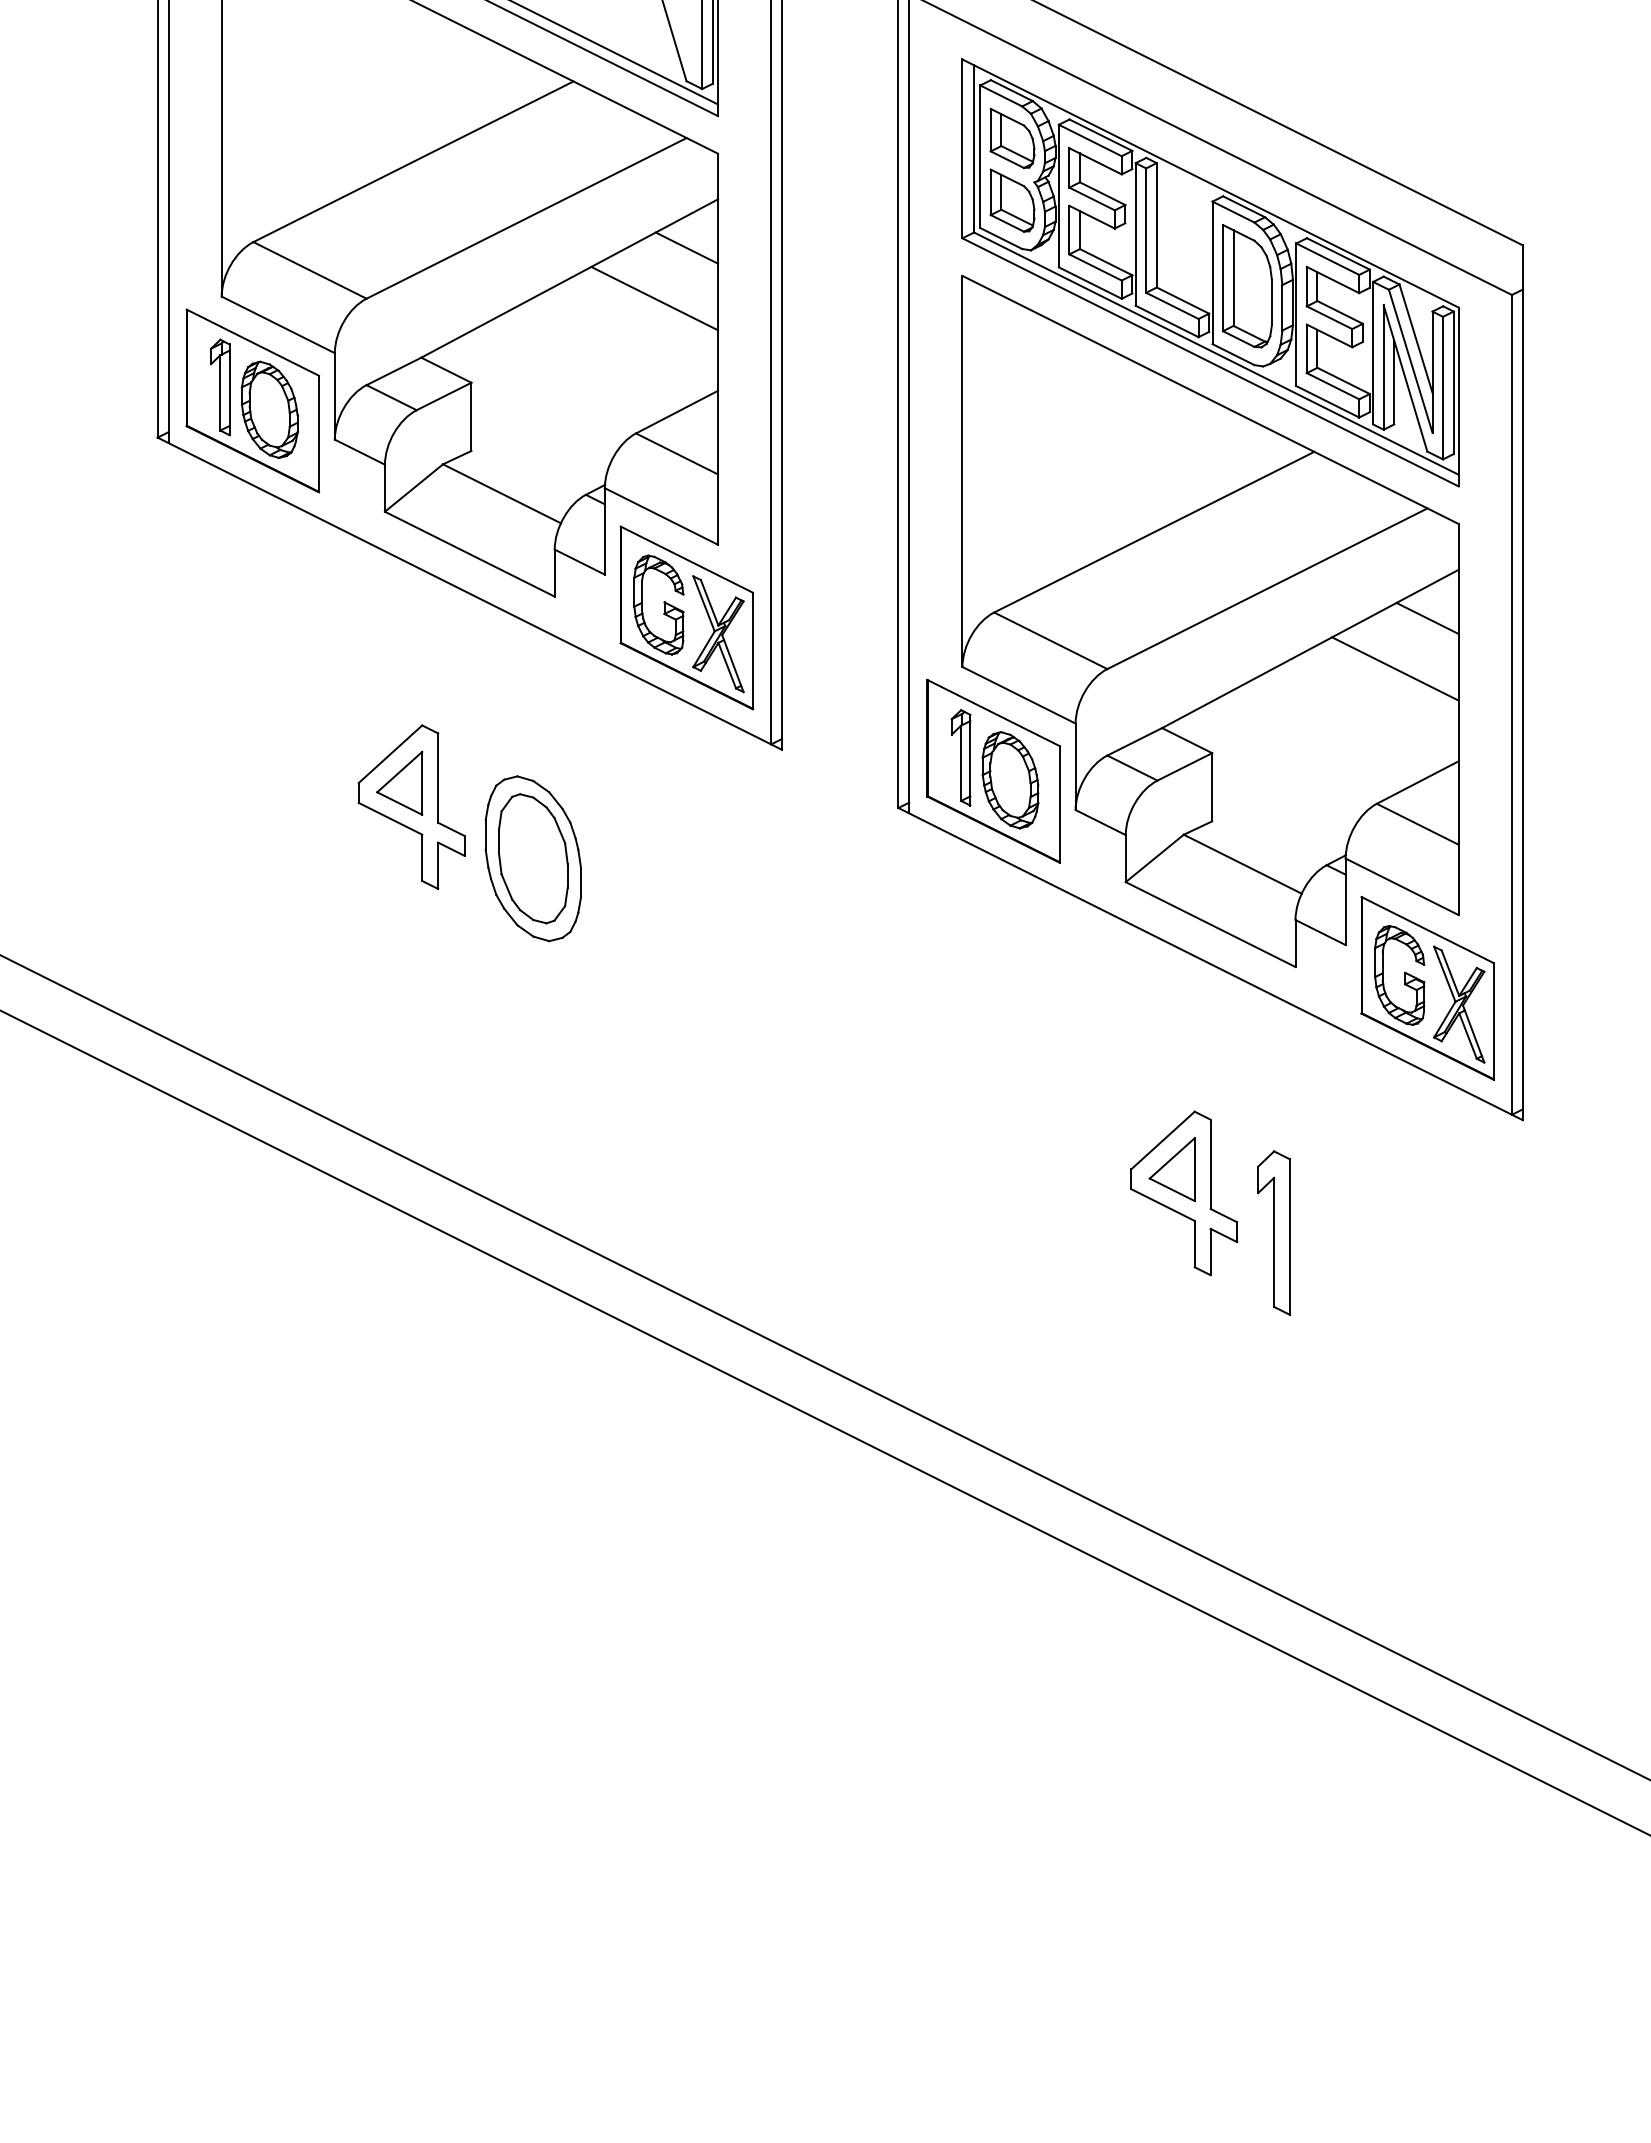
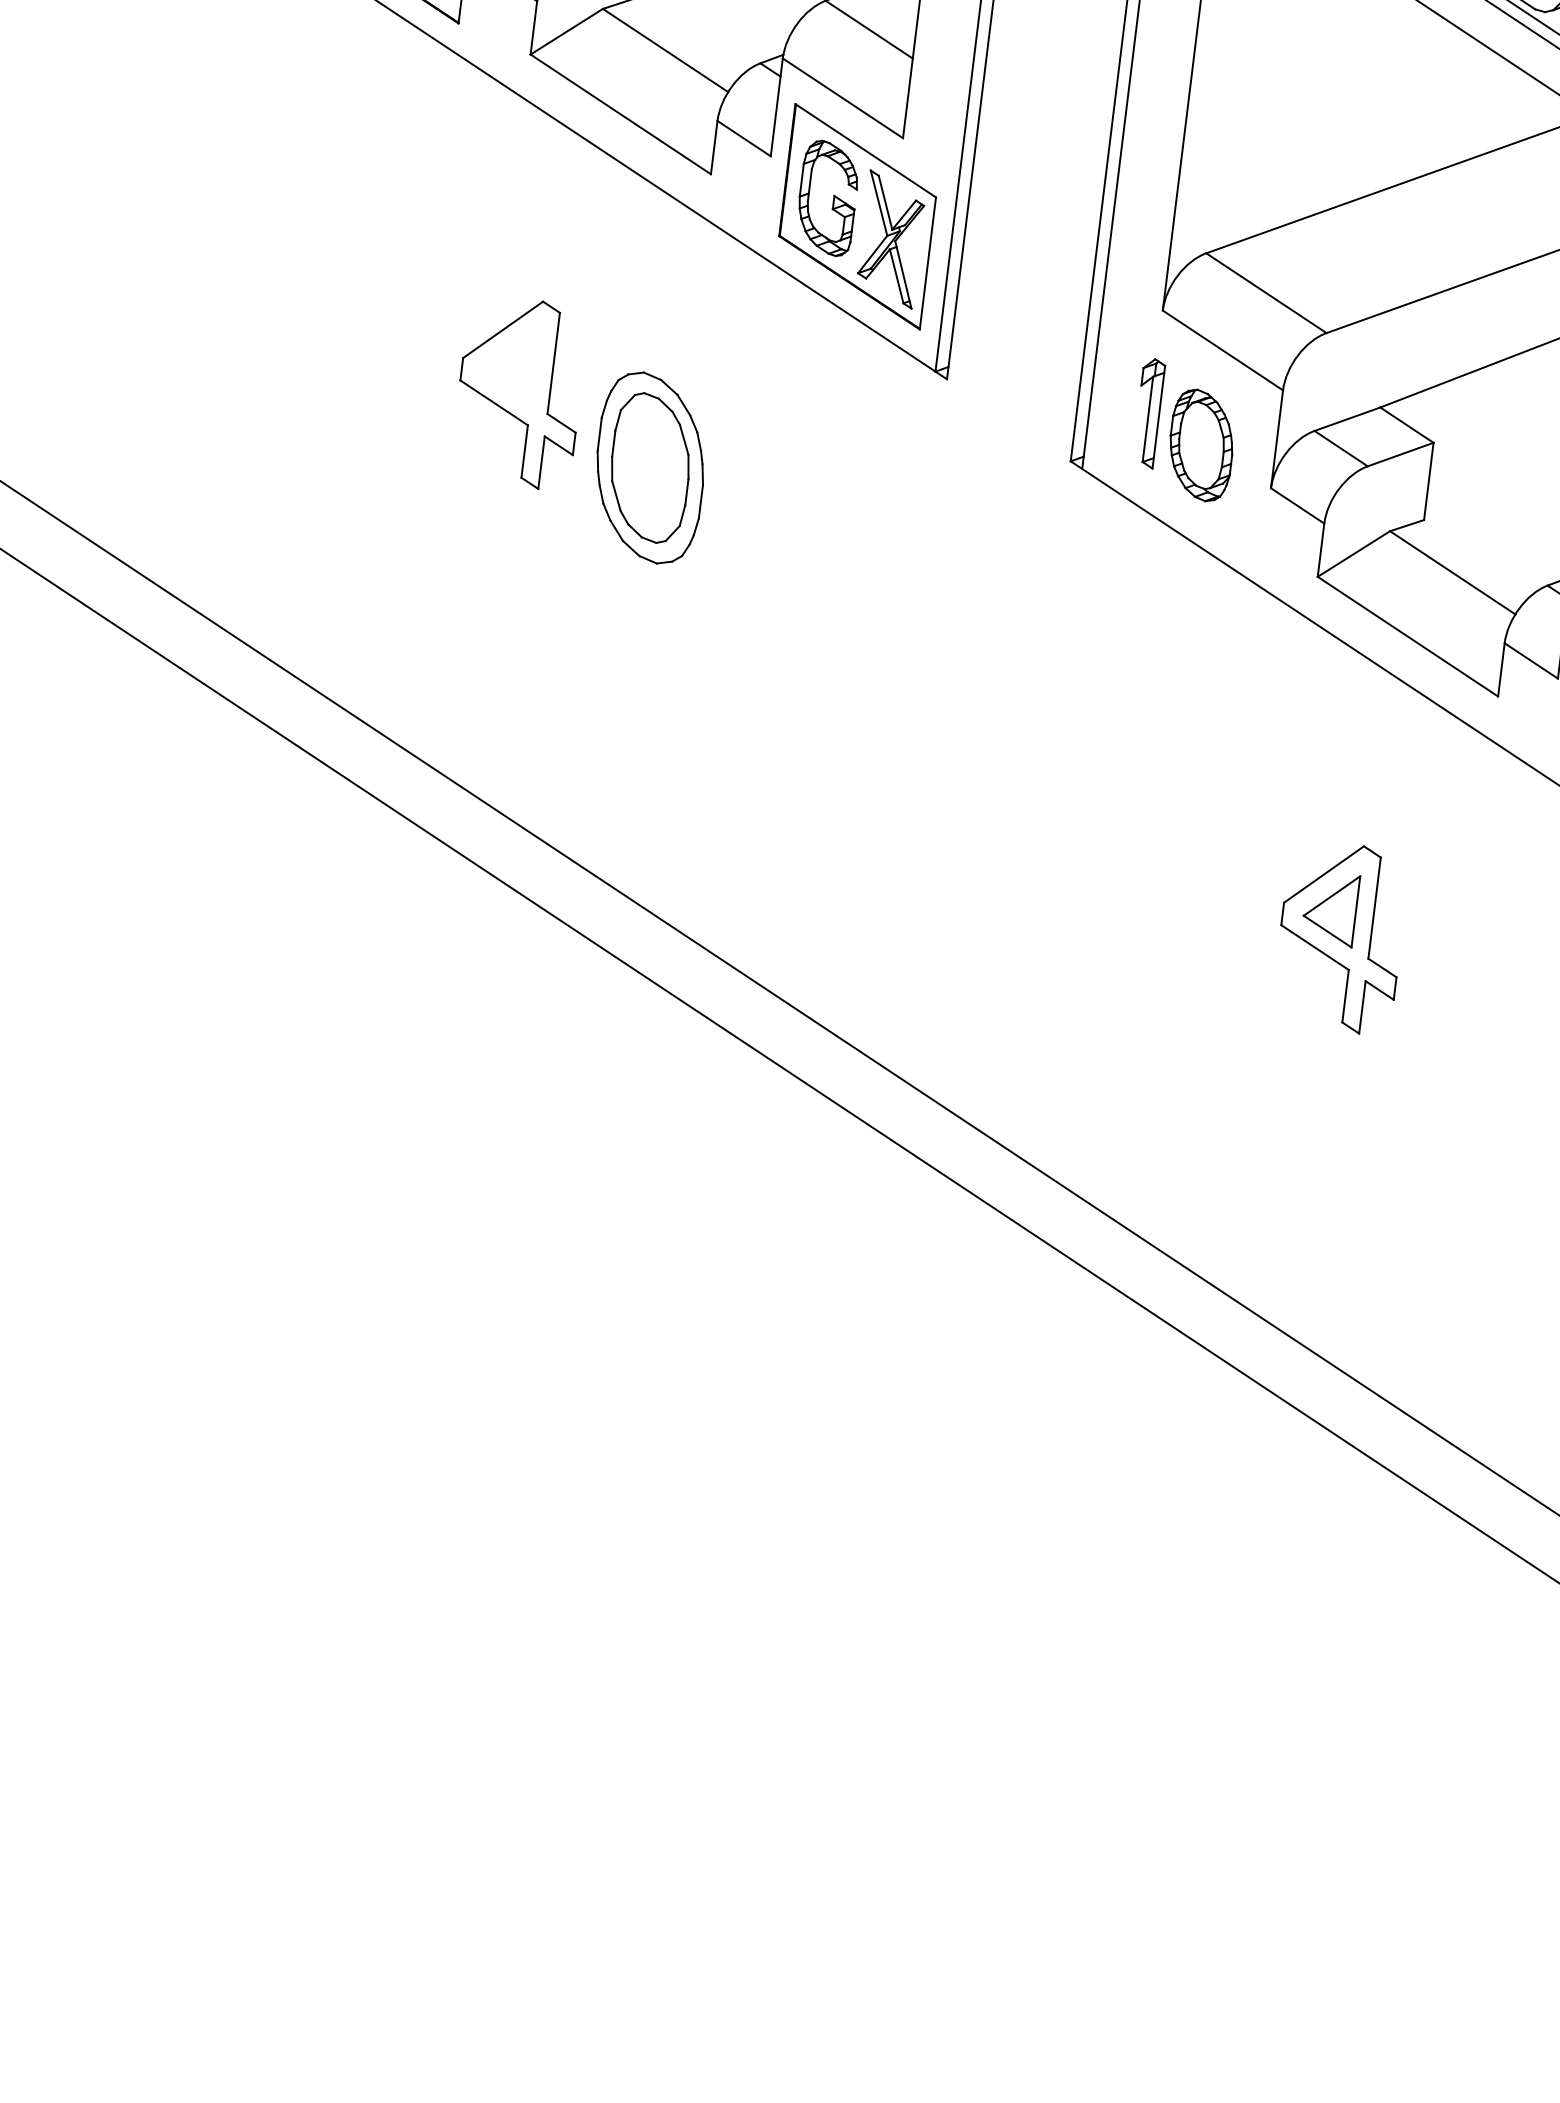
part: (993, 771) -> (1183, 433), removed
part: (399, 782) -> (509, 363), removed
part: (1273, 1232) -> (1436, 994), removed

